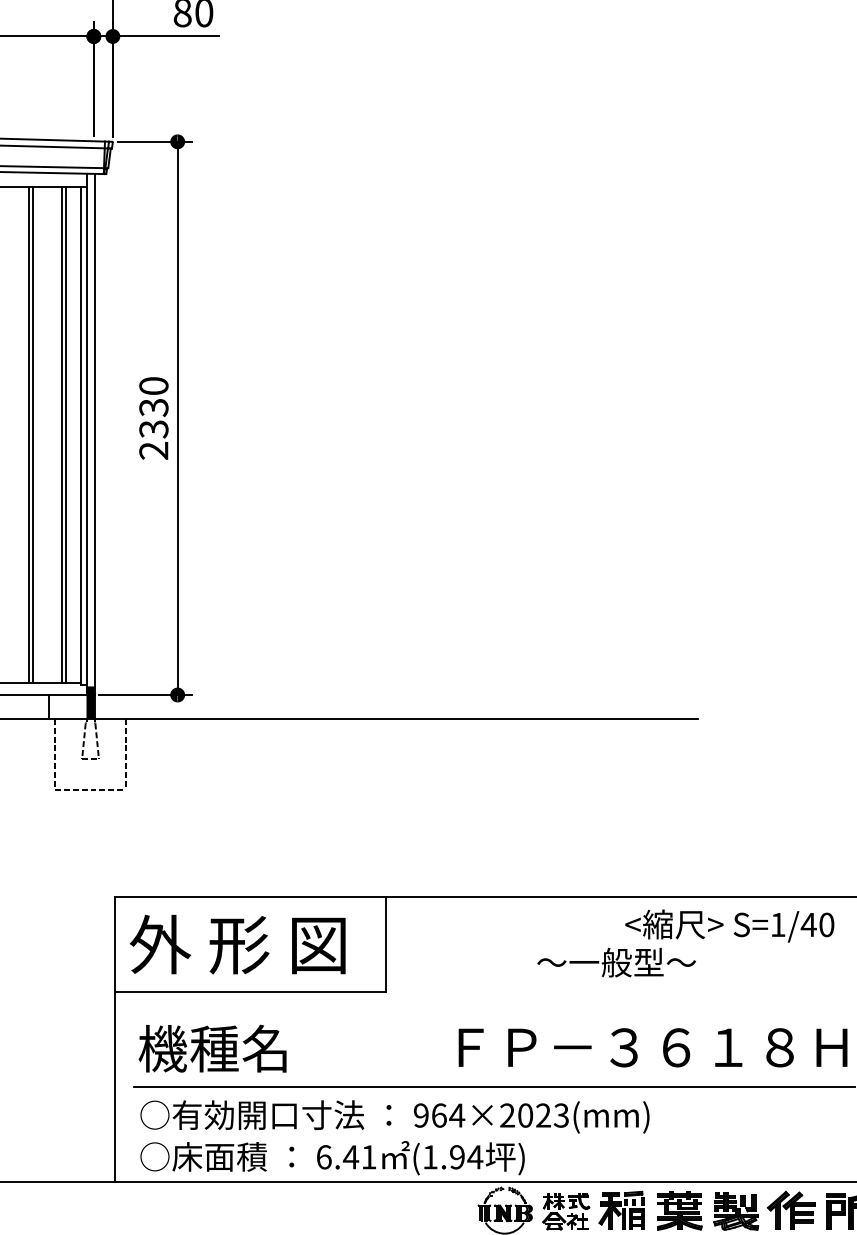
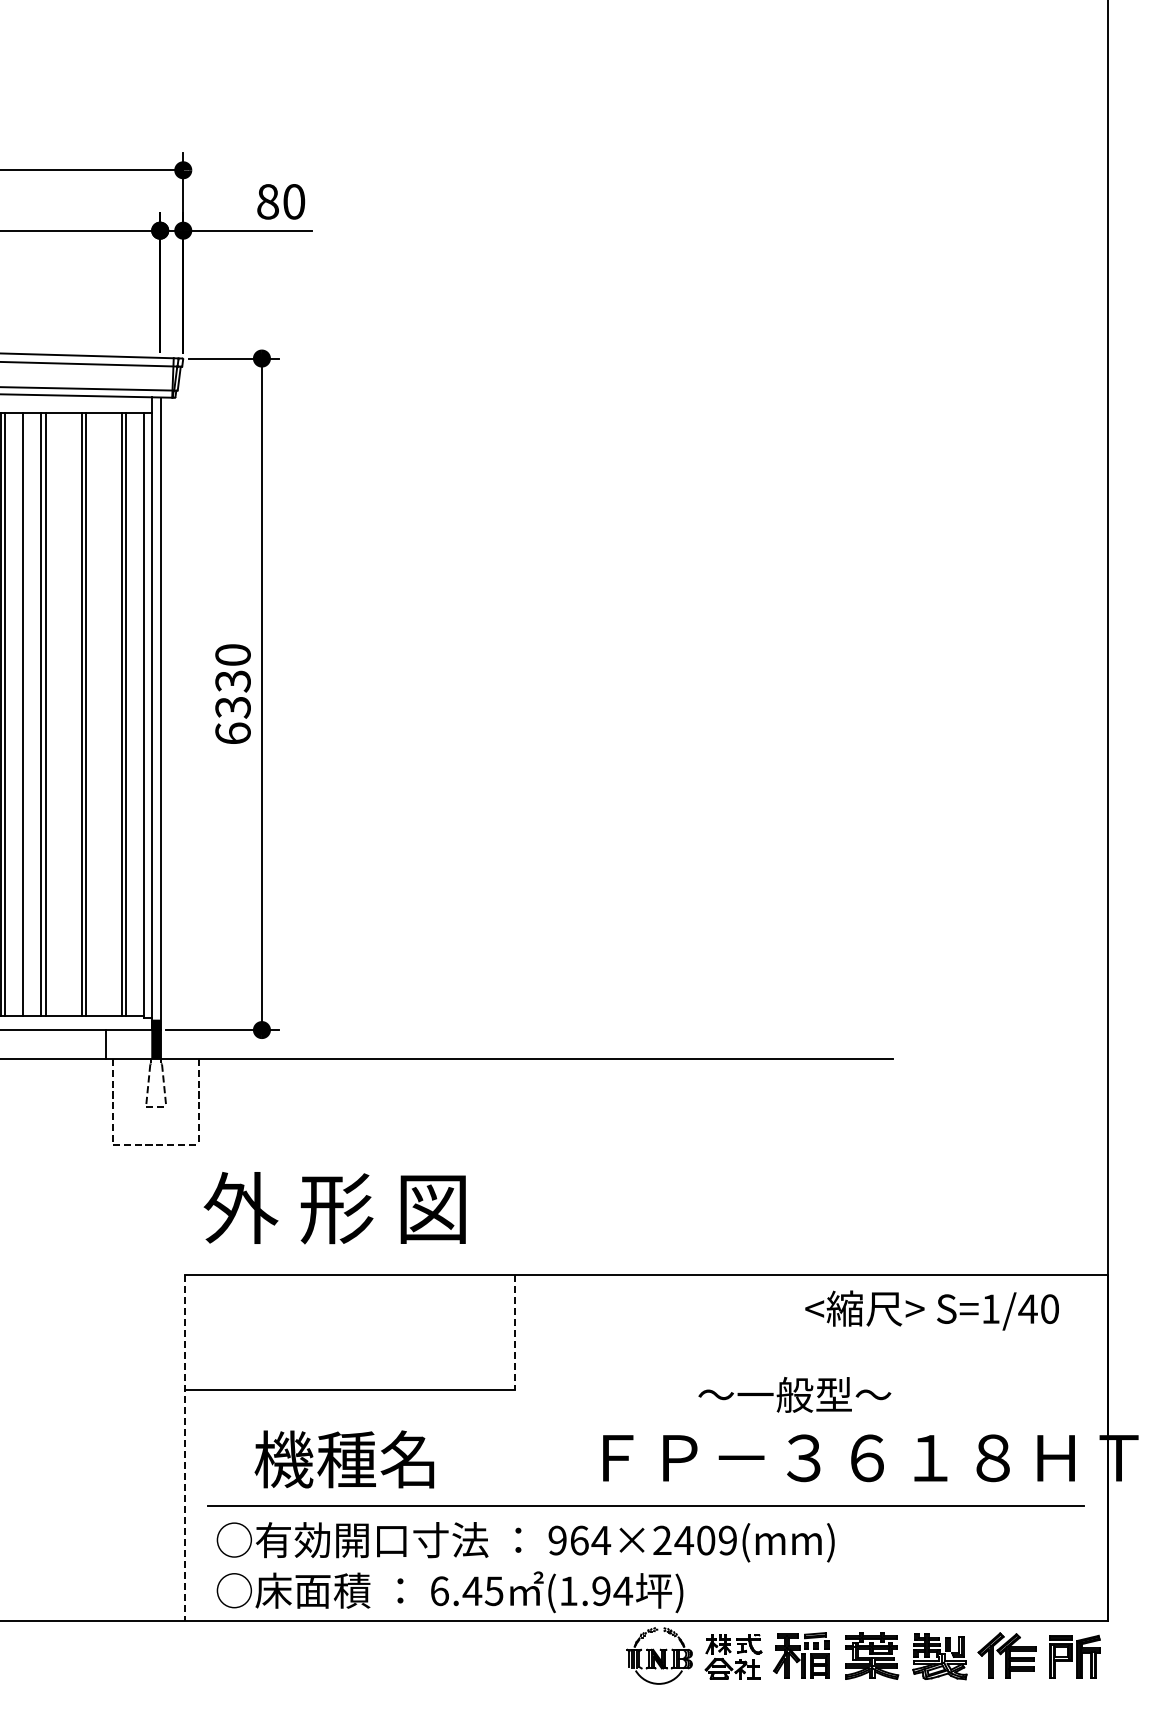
text: (153, 450) -> (232, 733), 2330 -> 6330
text: (237, 944) -> (334, 1208), moved
line: (385, 944) -> (514, 1332), solid -> dashed
text: (616, 962) -> (794, 1394), moved
line: (114, 1038) -> (185, 1447), solid -> dashed
text: (212, 1048) -> (344, 1459), moved
text: (543, 1115) -> (705, 1540), 964×2023(mm) -> 964×2409(mm)
text: (368, 1157) -> (493, 1591), 6.41 -> 6.45

